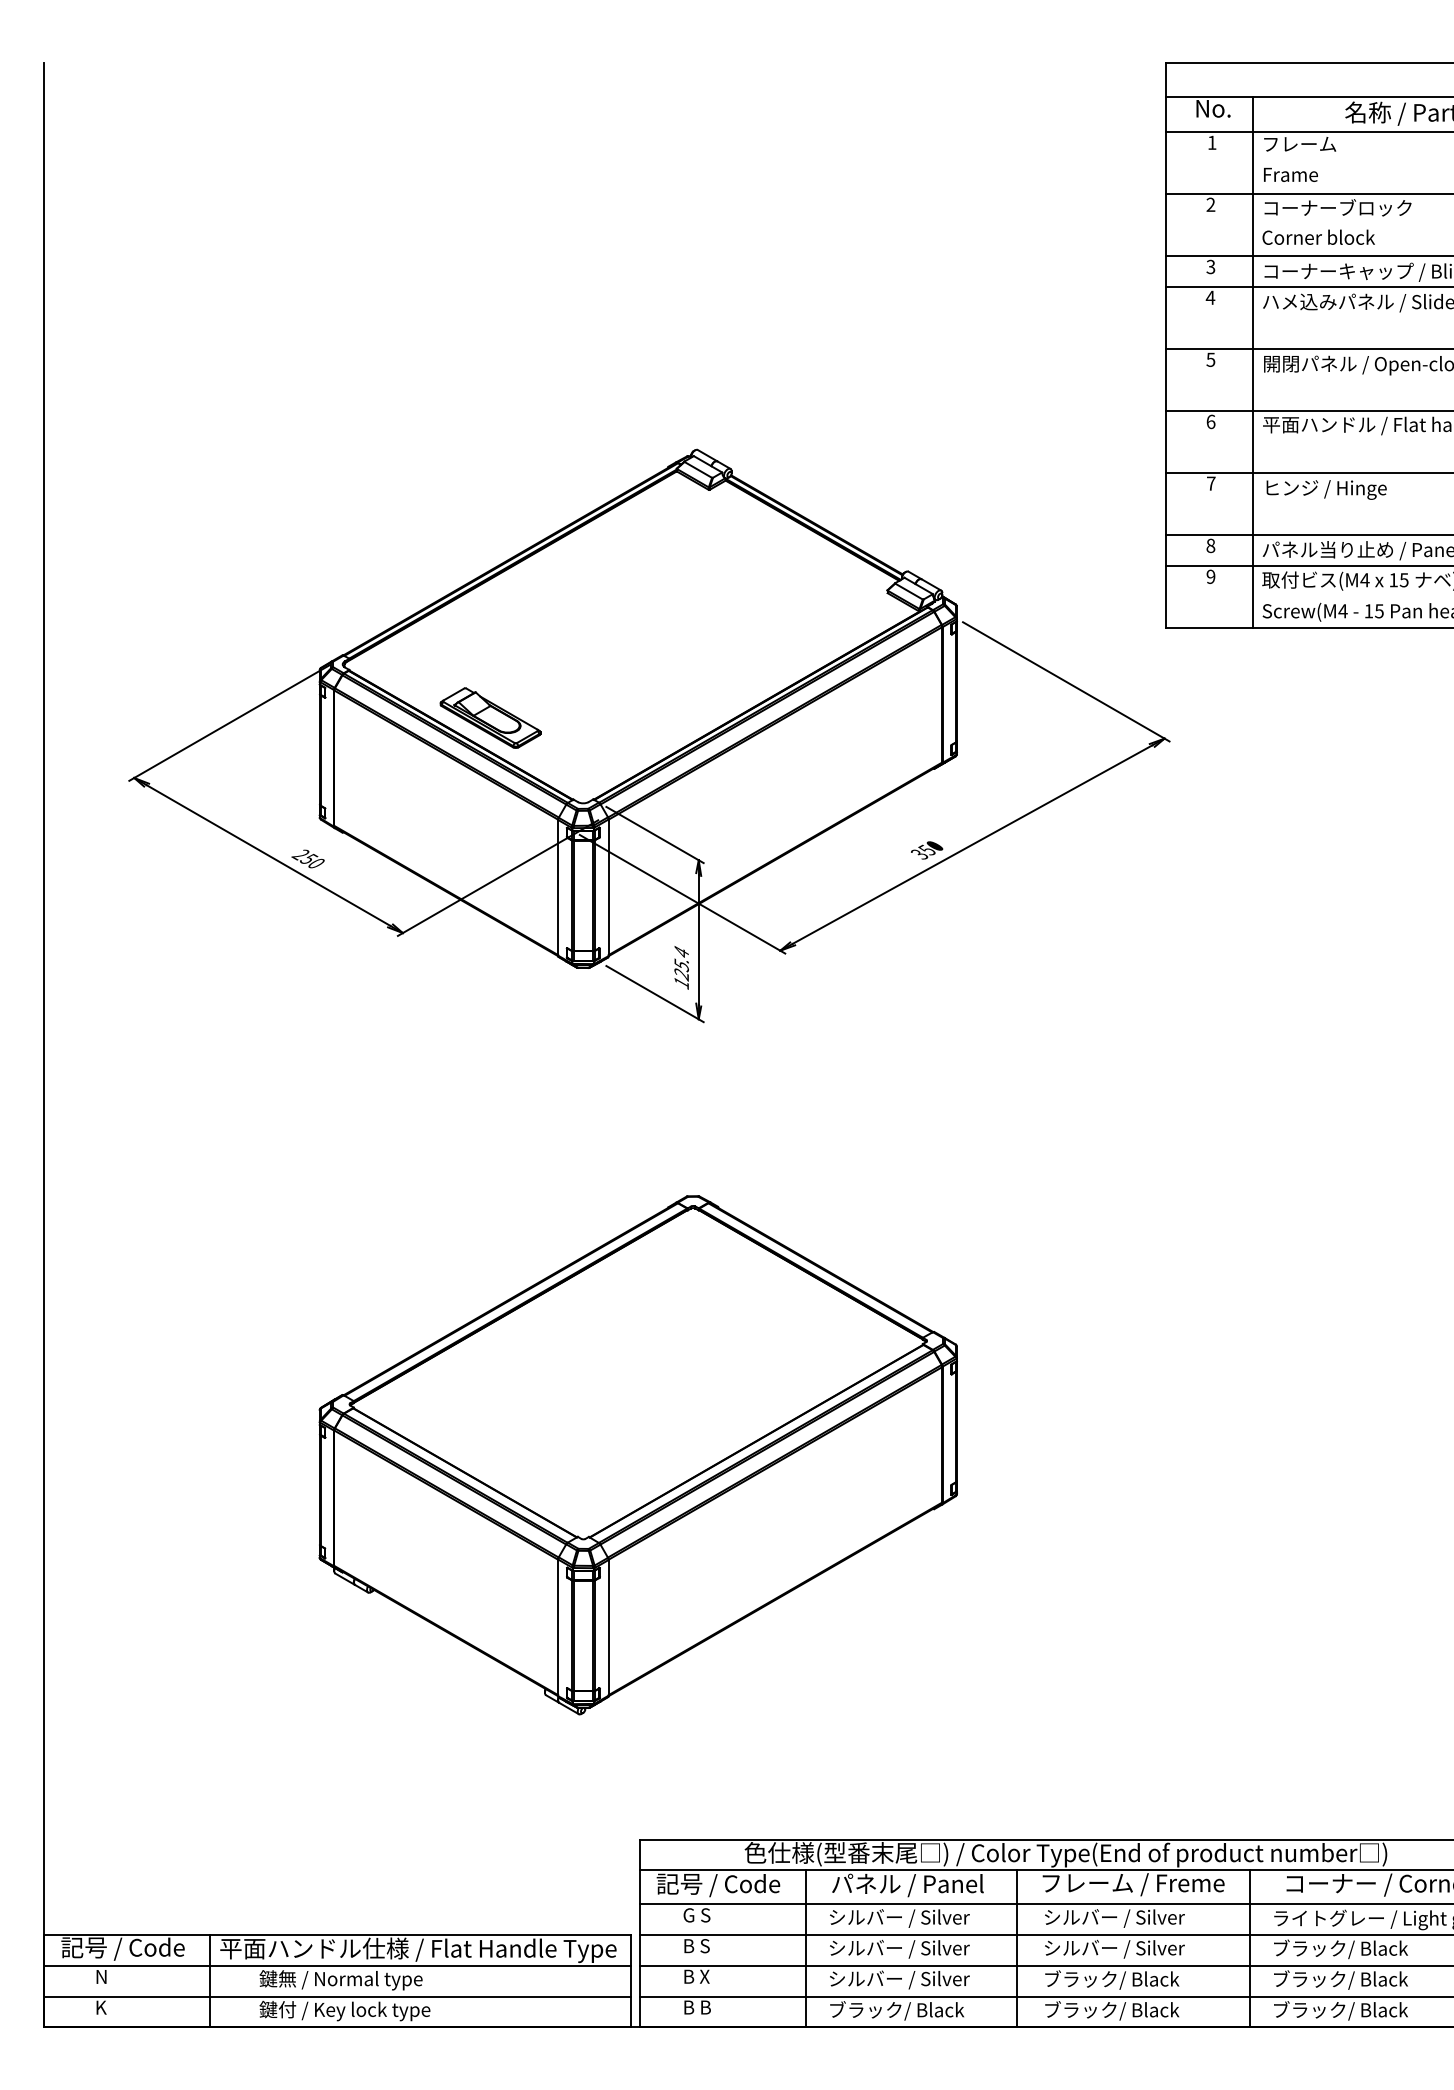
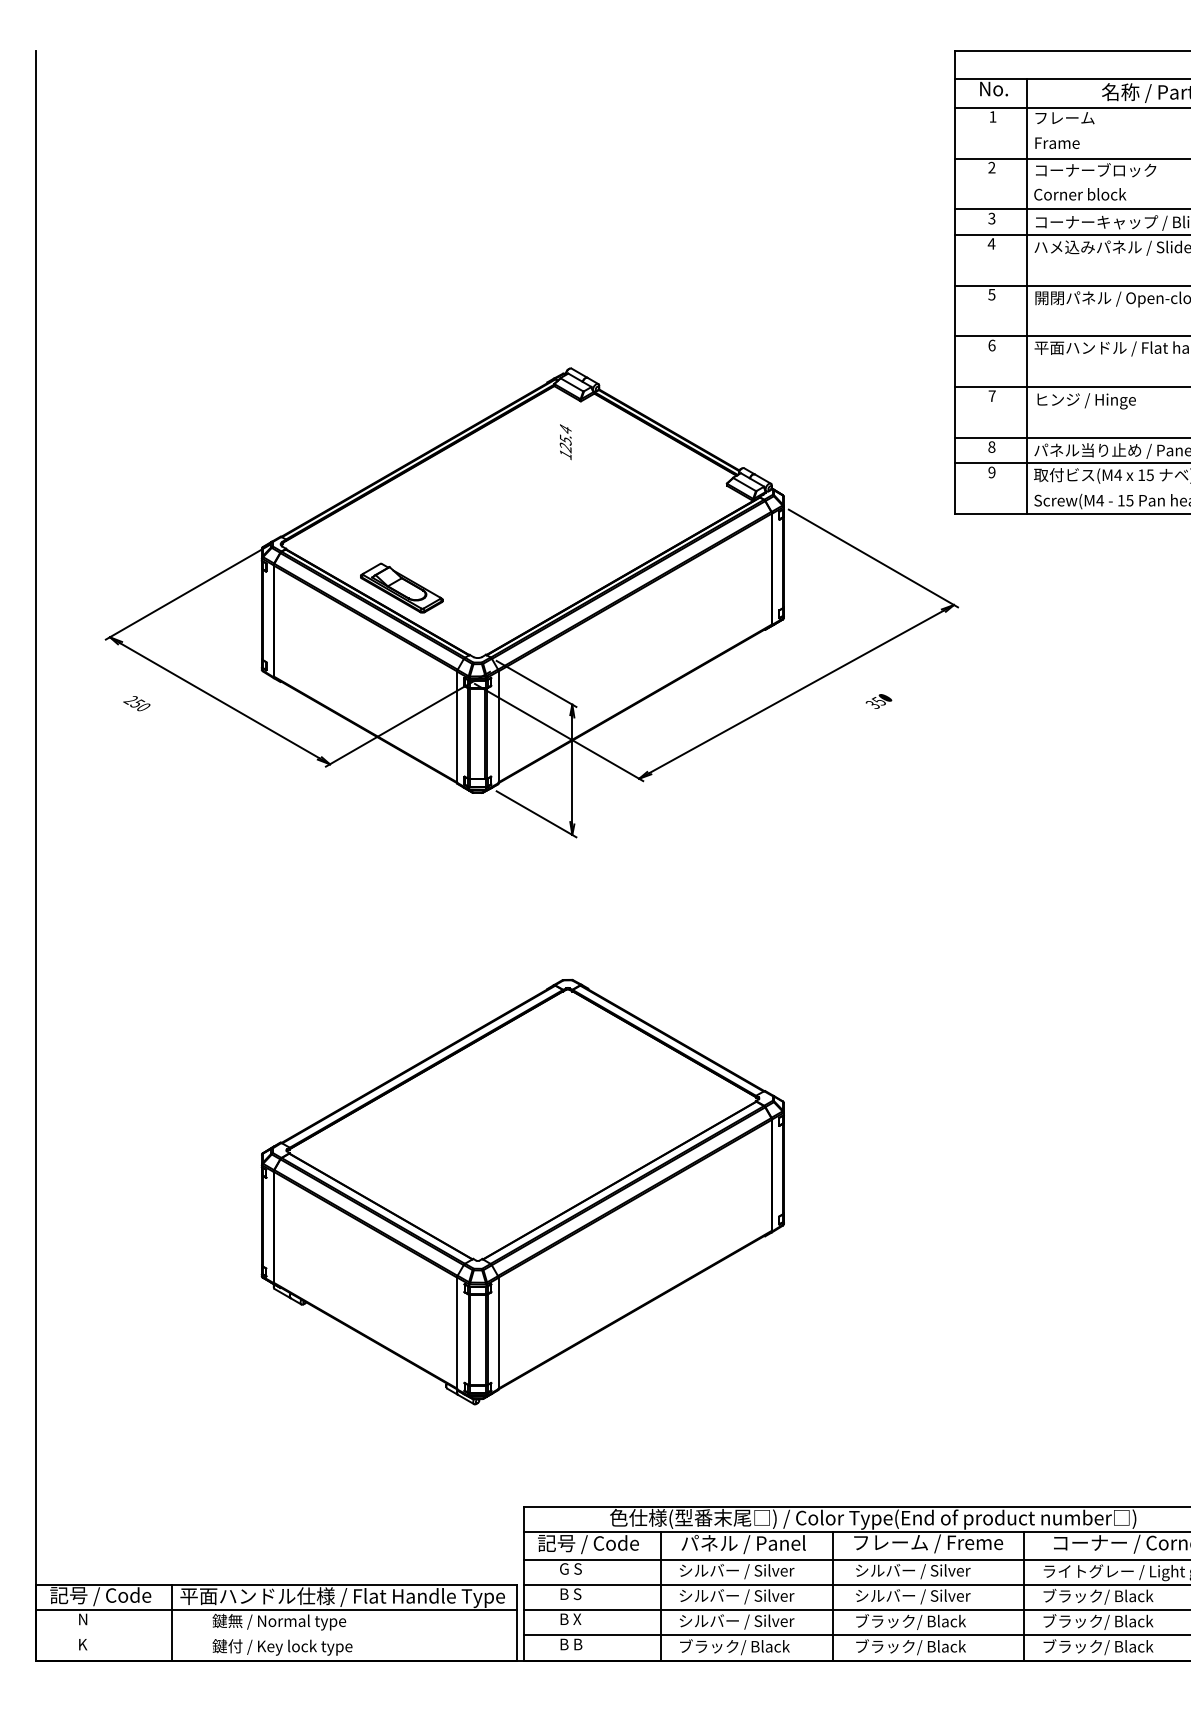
text: (927, 850) -> (879, 701), moved
text: (307, 858) -> (136, 703), moved
text: (681, 967) -> (565, 441), moved
line: (336, 1996) -> (275, 1635), removed

